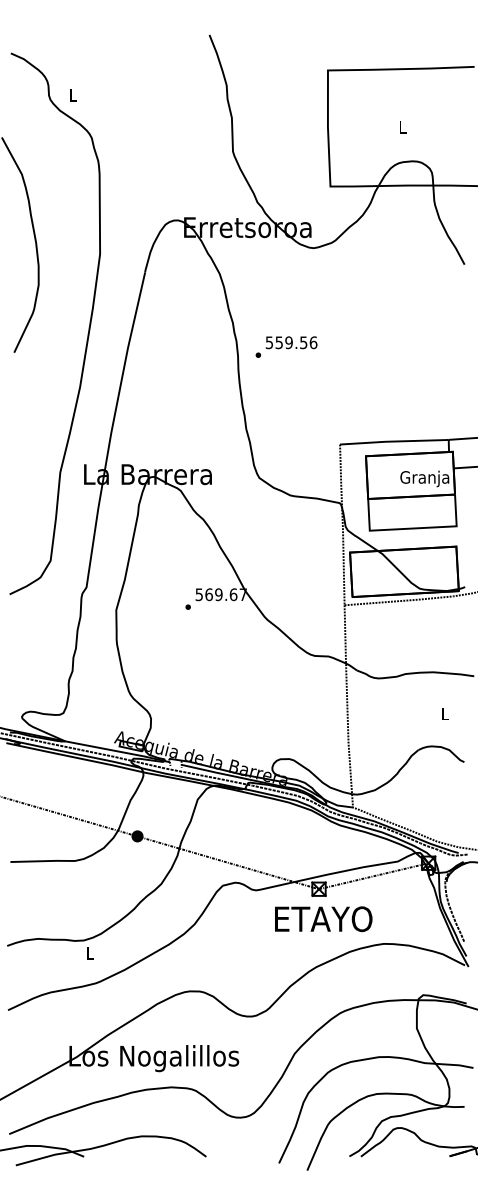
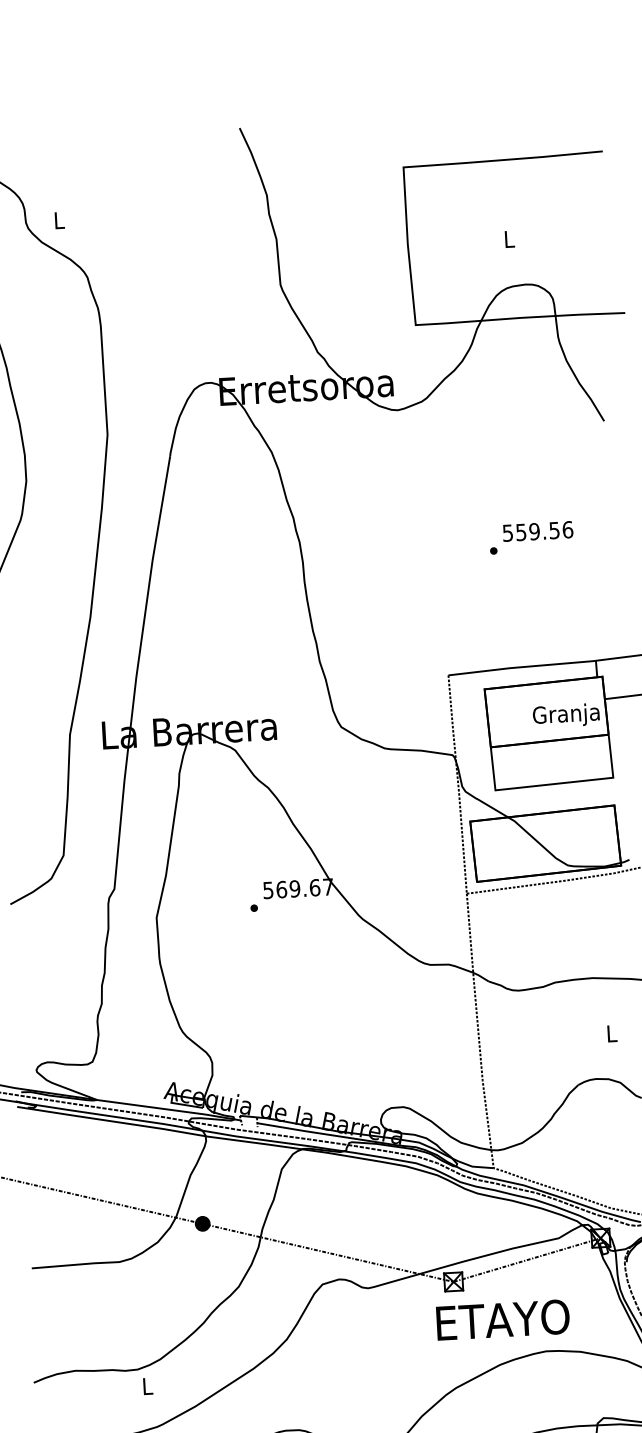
text: (286, 346) -> (531, 536), moved
text: (323, 919) -> (502, 1320), moved

